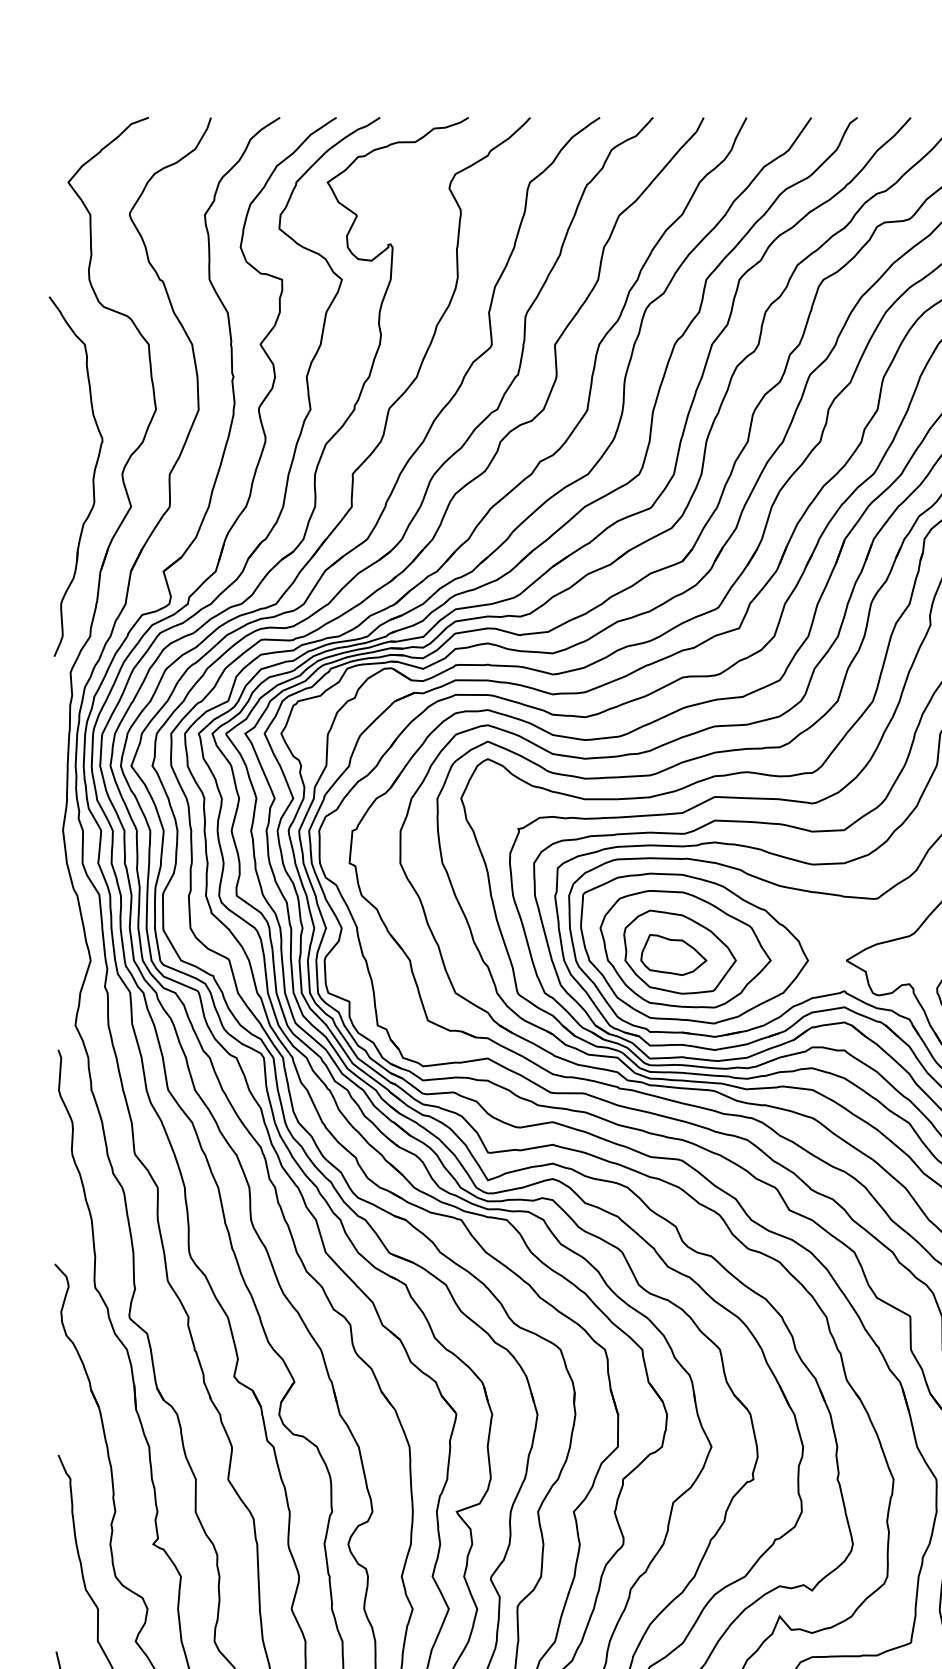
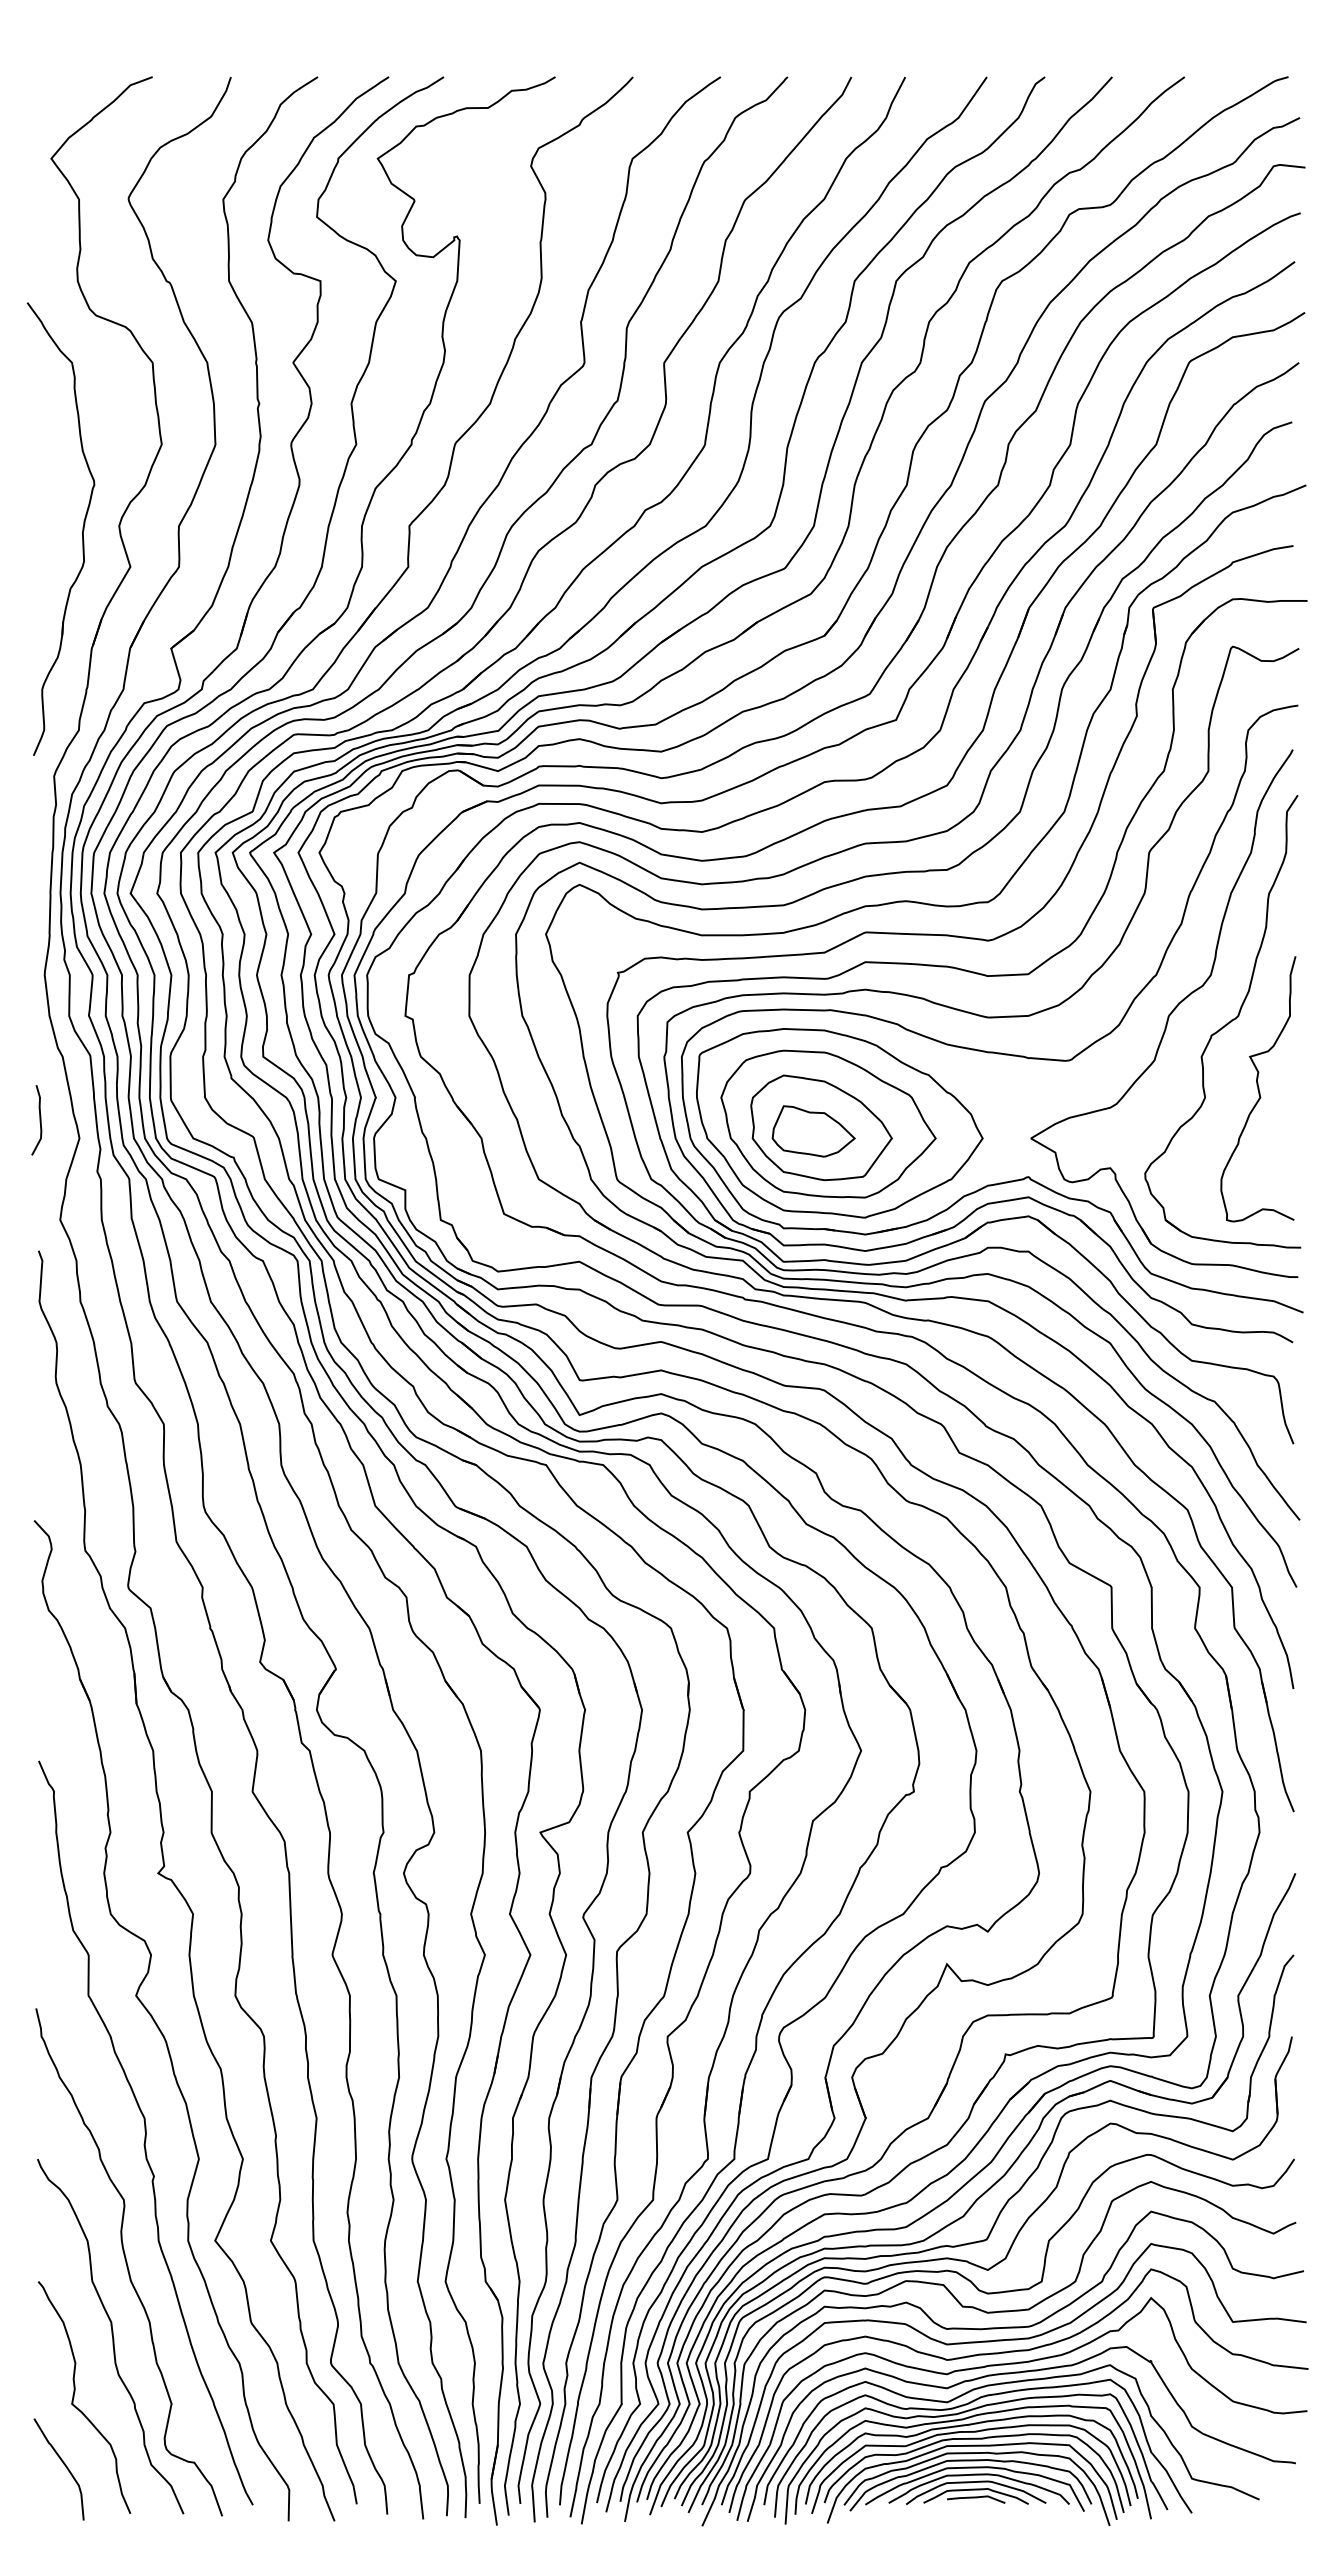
curve: (58, 946) -> (39, 1120), added

